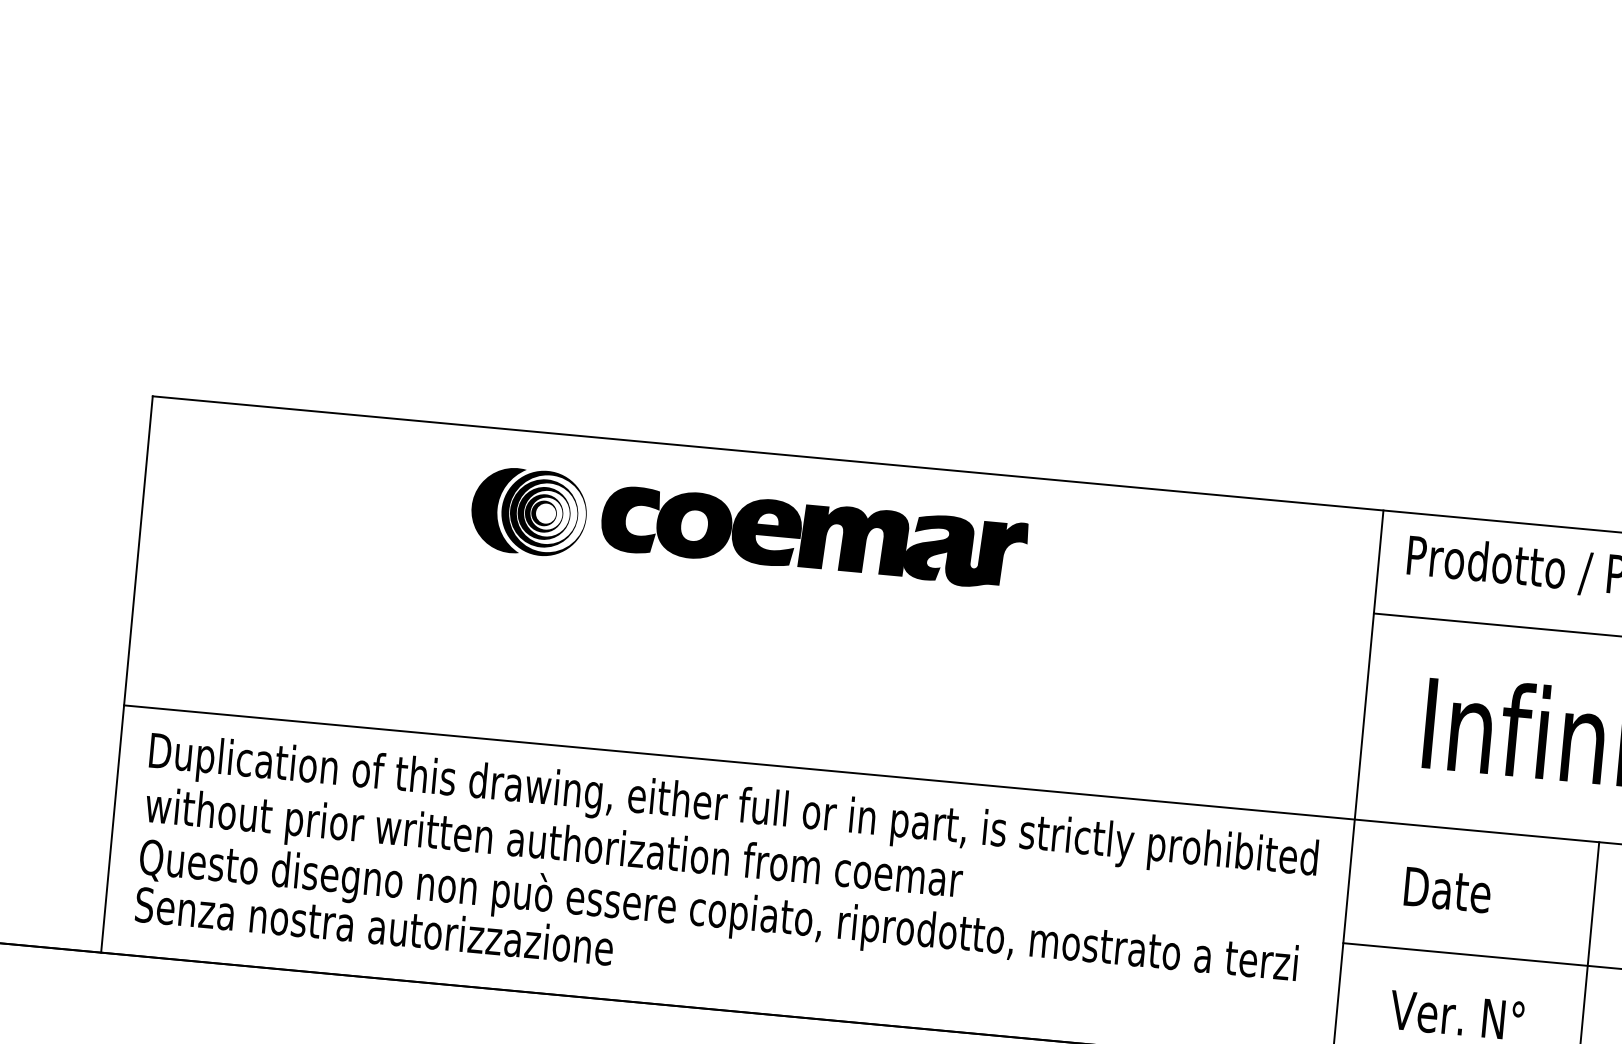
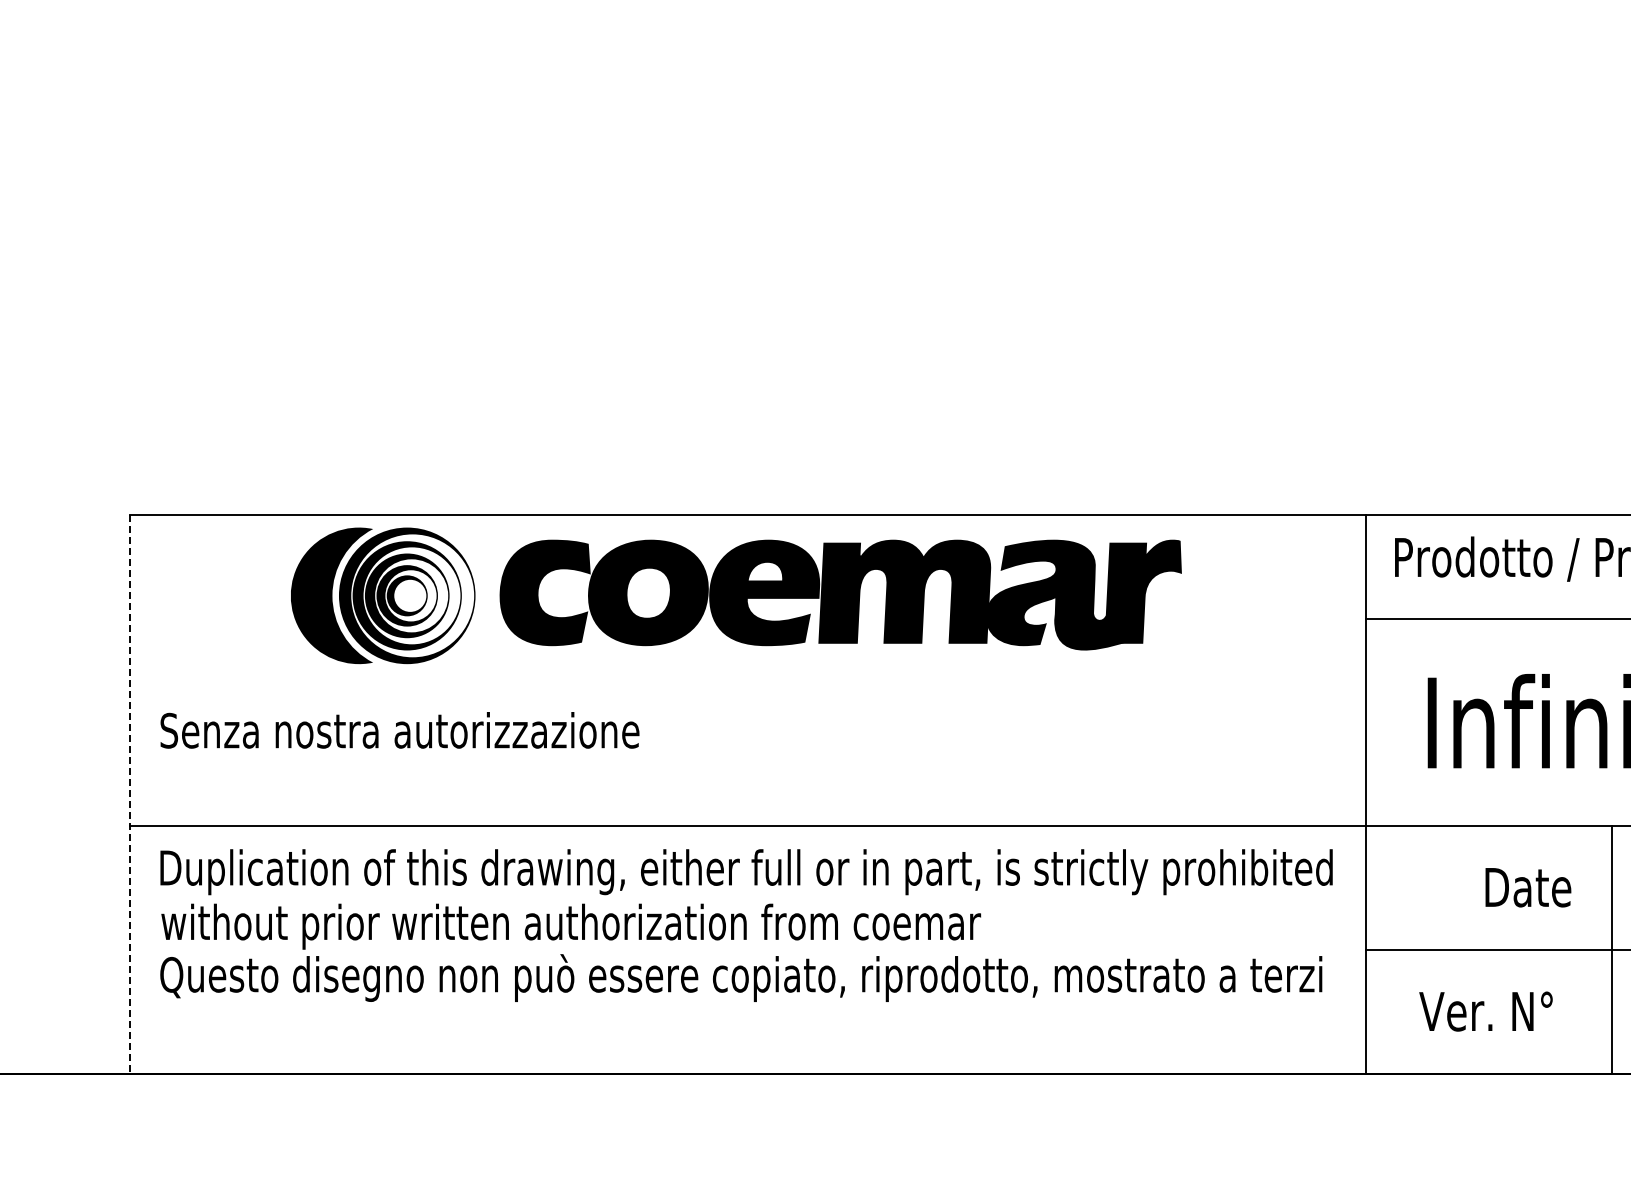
part: (749, 532) -> (736, 595), size x1.6
line: (127, 675) -> (130, 795), solid -> dashed
text: (1447, 890) -> (1528, 887), moved
text: (374, 926) -> (399, 730), moved

